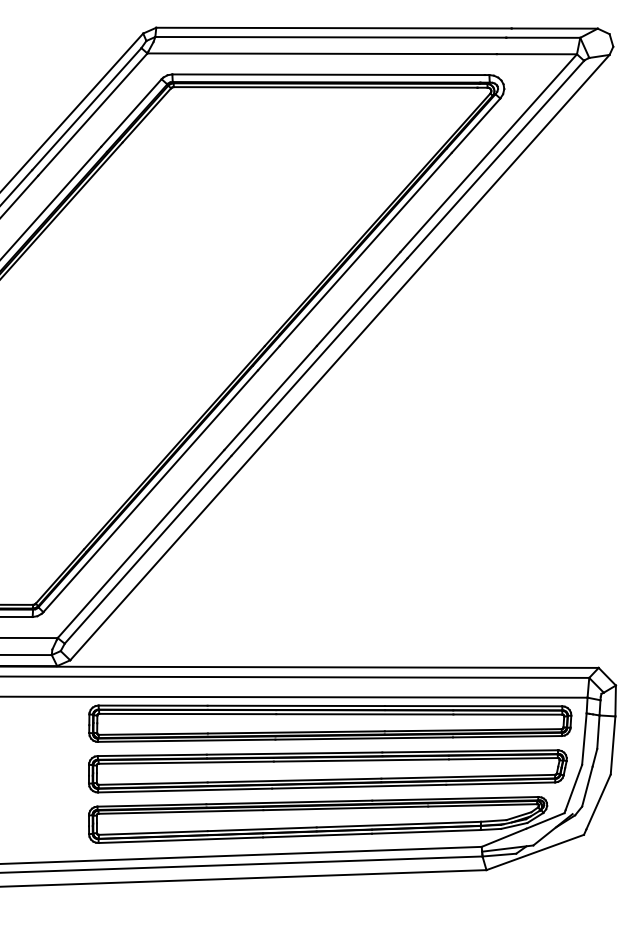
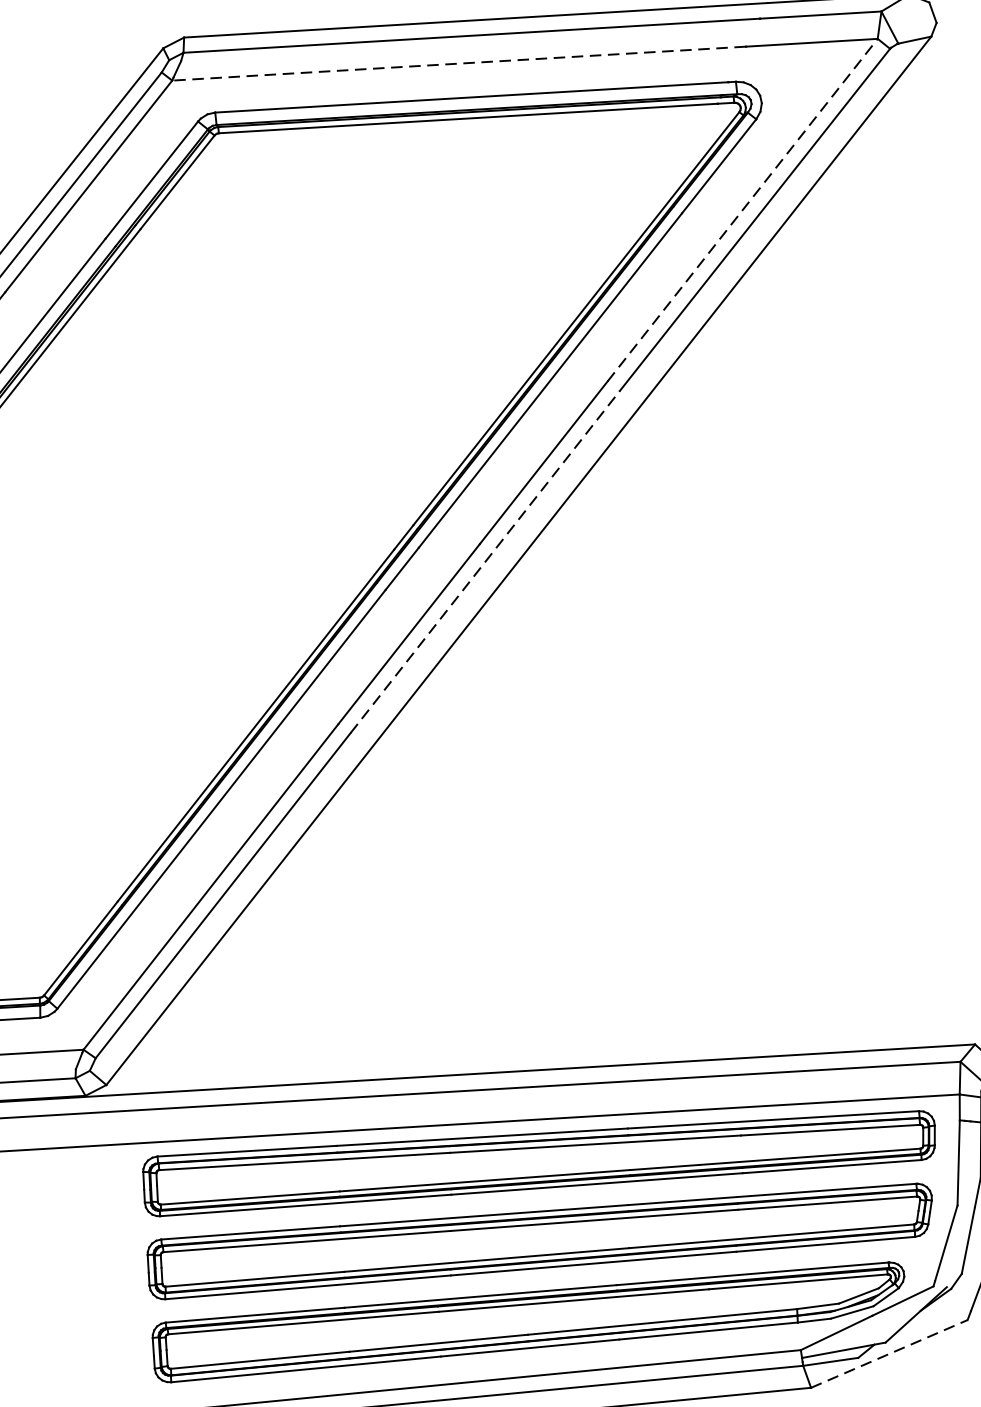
line: (322, 53) -> (459, 63), solid -> dashed
line: (488, 153) -> (742, 210), solid -> dashed
line: (319, 356) -> (485, 561), solid -> dashed
line: (535, 852) -> (889, 1353), solid -> dashed

